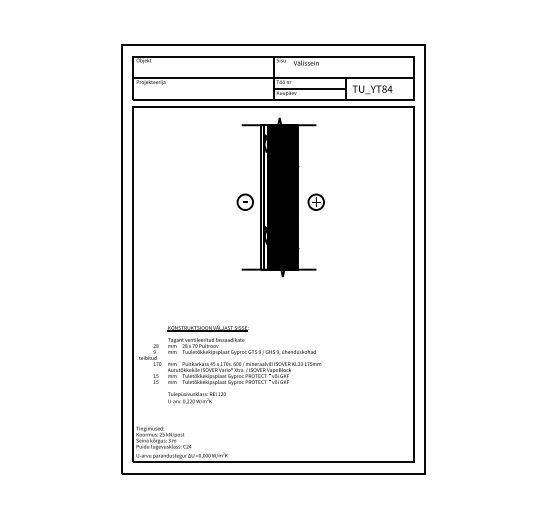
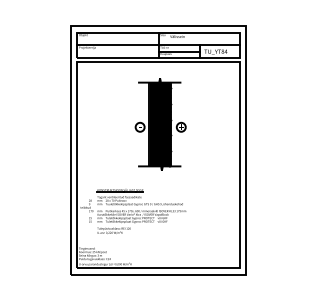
part: (280, 197) -> (160, 124), moved

